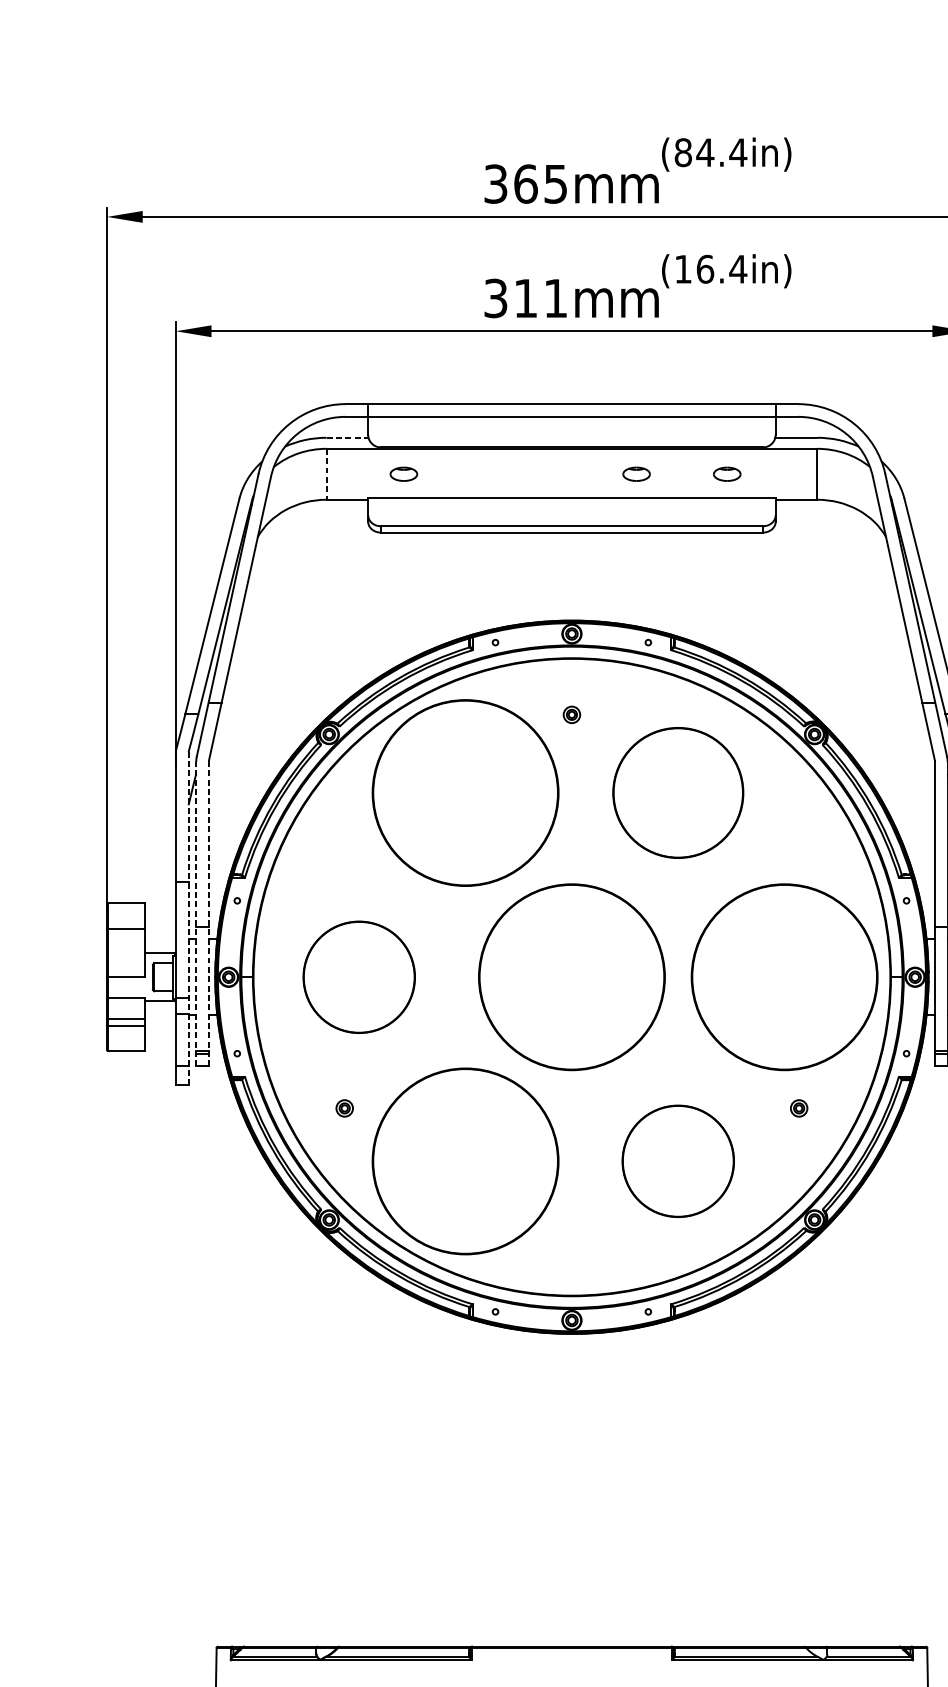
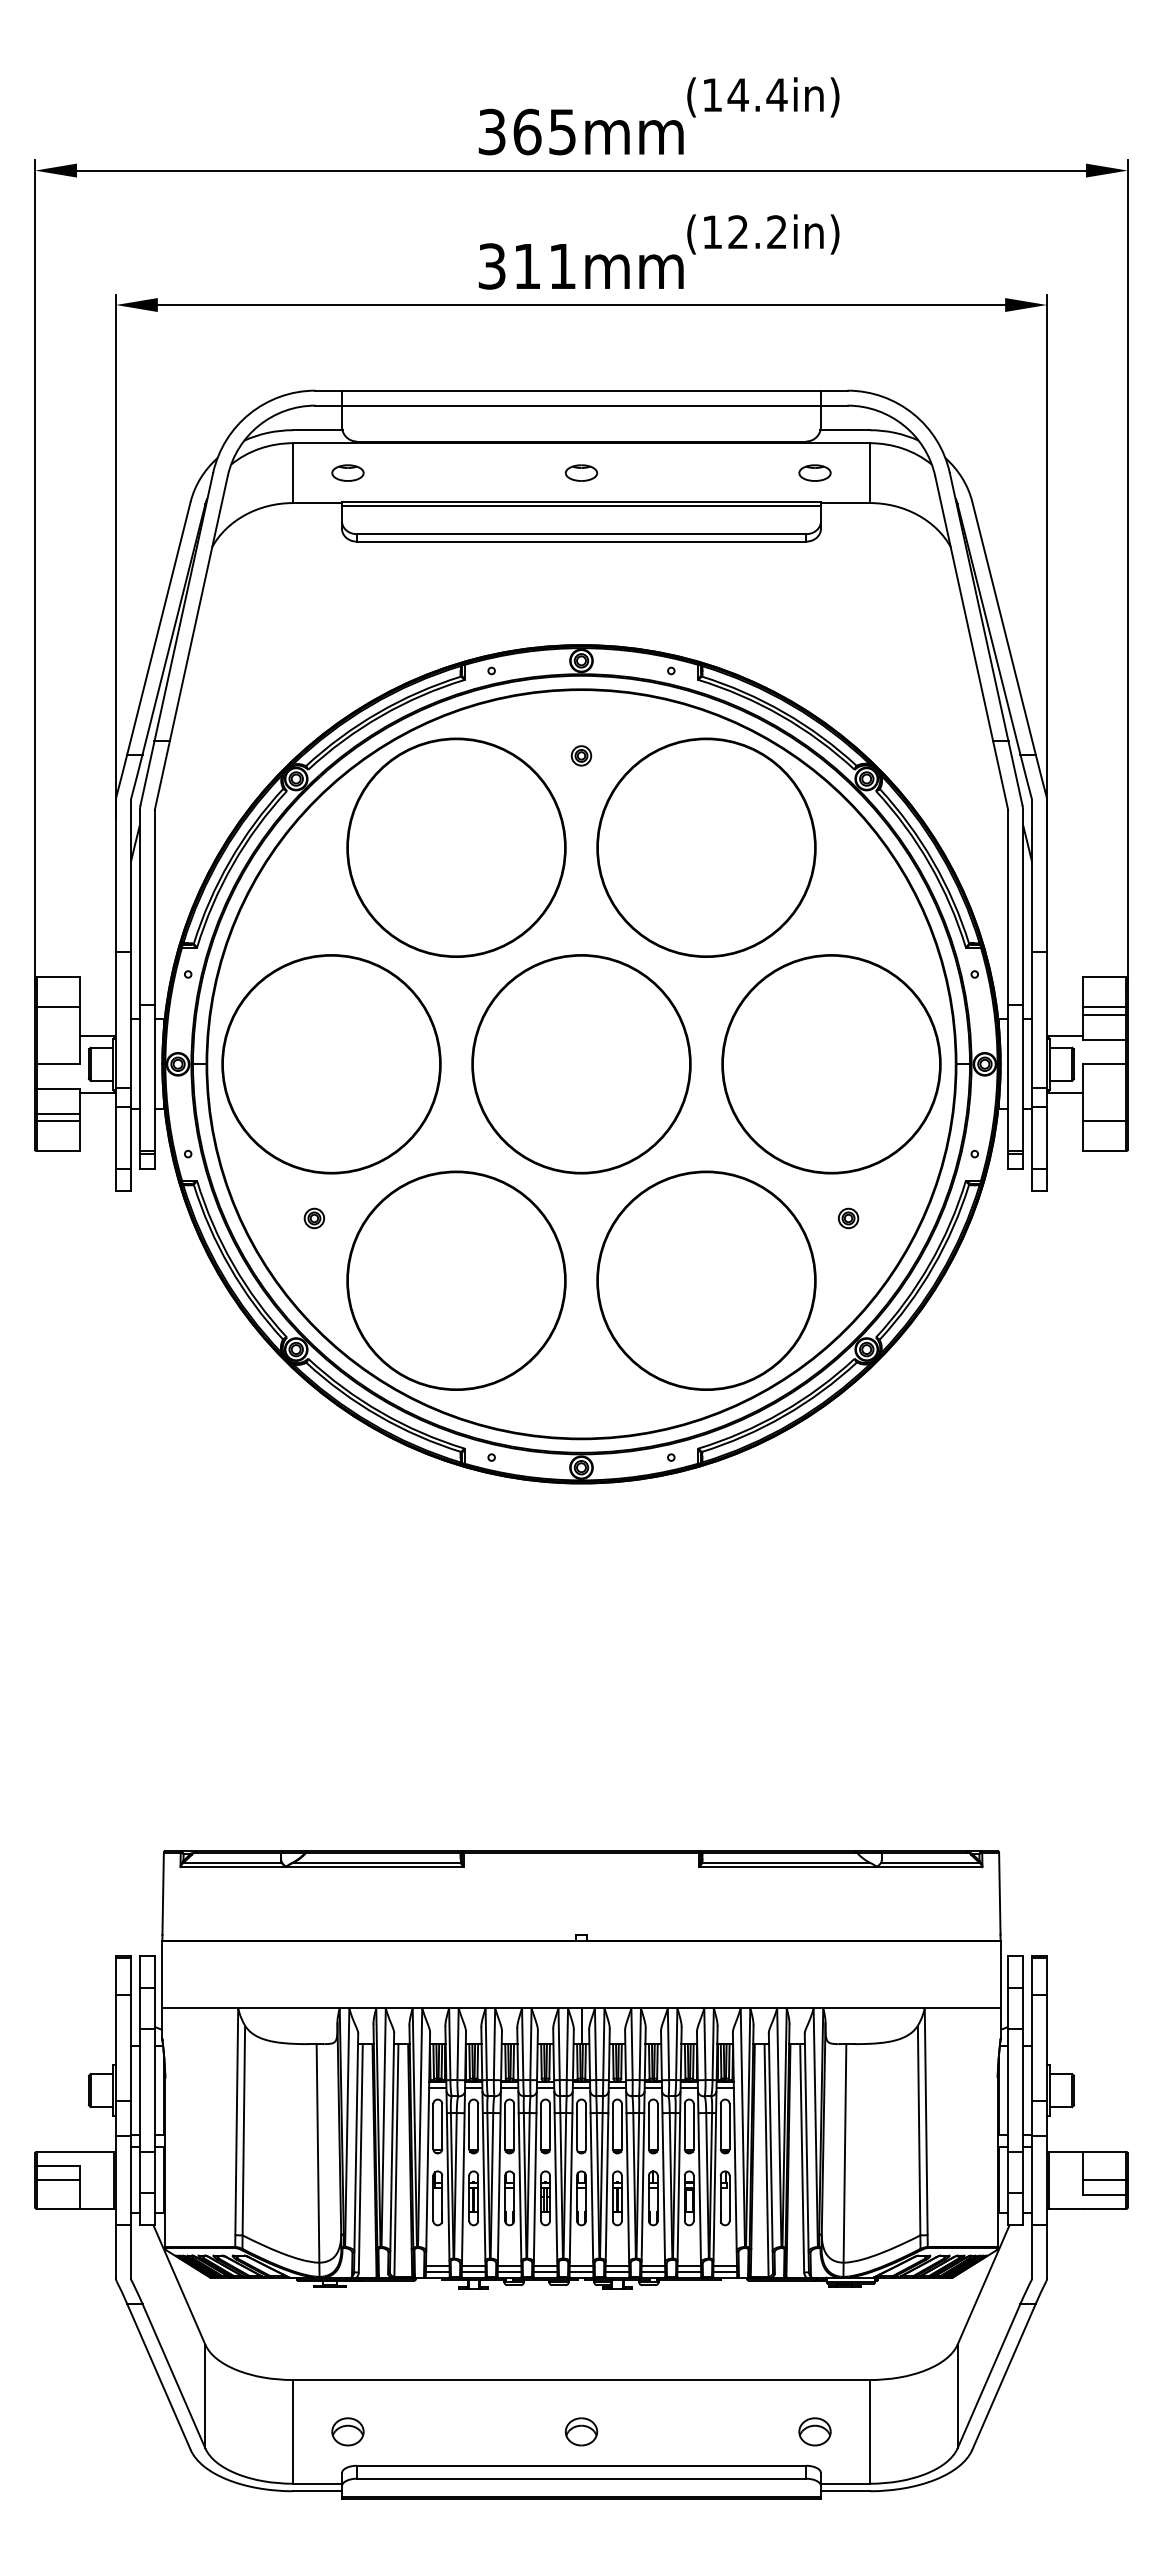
text: (683, 153) -> (712, 95), (84.4in) -> (14.4in)
text: (721, 269) -> (757, 232), (16.4in) -> (12.2in)
line: (347, 438) -> (317, 430), dashed -> solid
part: (403, 473) -> (347, 472), moved
part: (636, 473) -> (581, 472), moved
part: (726, 473) -> (814, 472), moved
line: (326, 474) -> (293, 473), dashed -> solid
line: (571, 501) -> (581, 505), added
circle: (678, 792) -> (706, 847), size x1.43
line: (208, 913) -> (154, 989), dashed -> solid
line: (195, 914) -> (139, 990), dashed -> solid
line: (188, 918) -> (130, 995), dashed -> solid
circle: (359, 977) -> (331, 1064), size x1.67
circle: (678, 1161) -> (706, 1280), size x1.67

